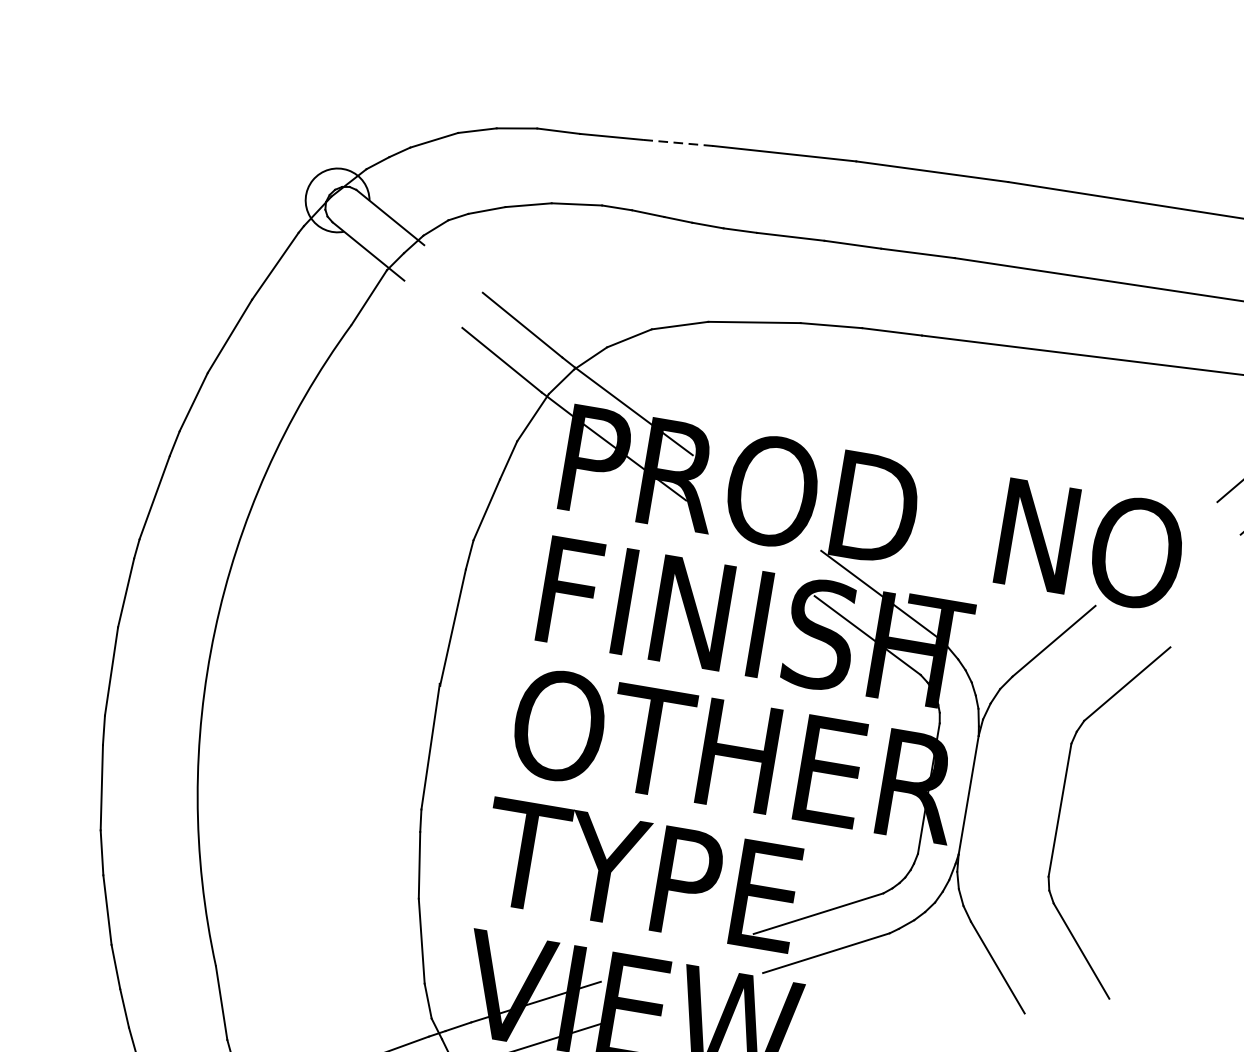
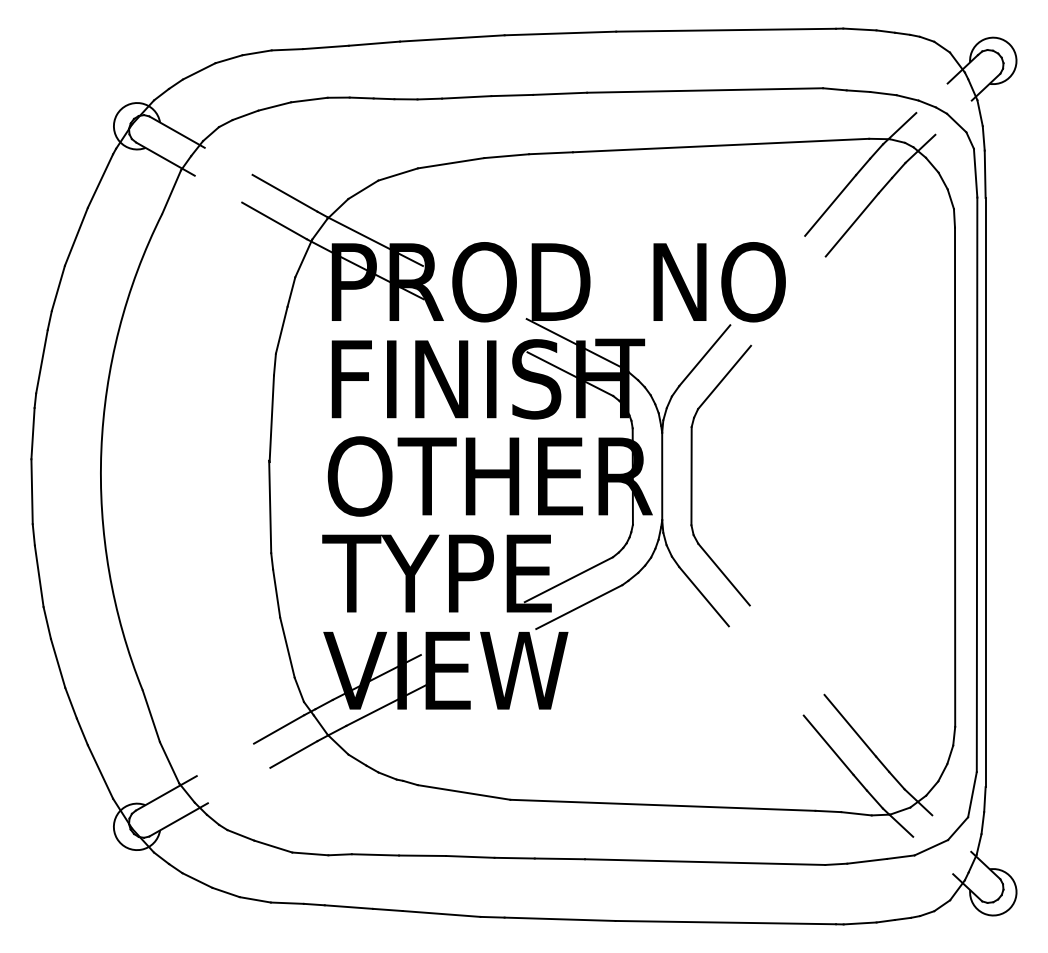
line: (678, 142) -> (374, 43), dashed -> solid
part: (1061, 809) -> (692, 475), moved

